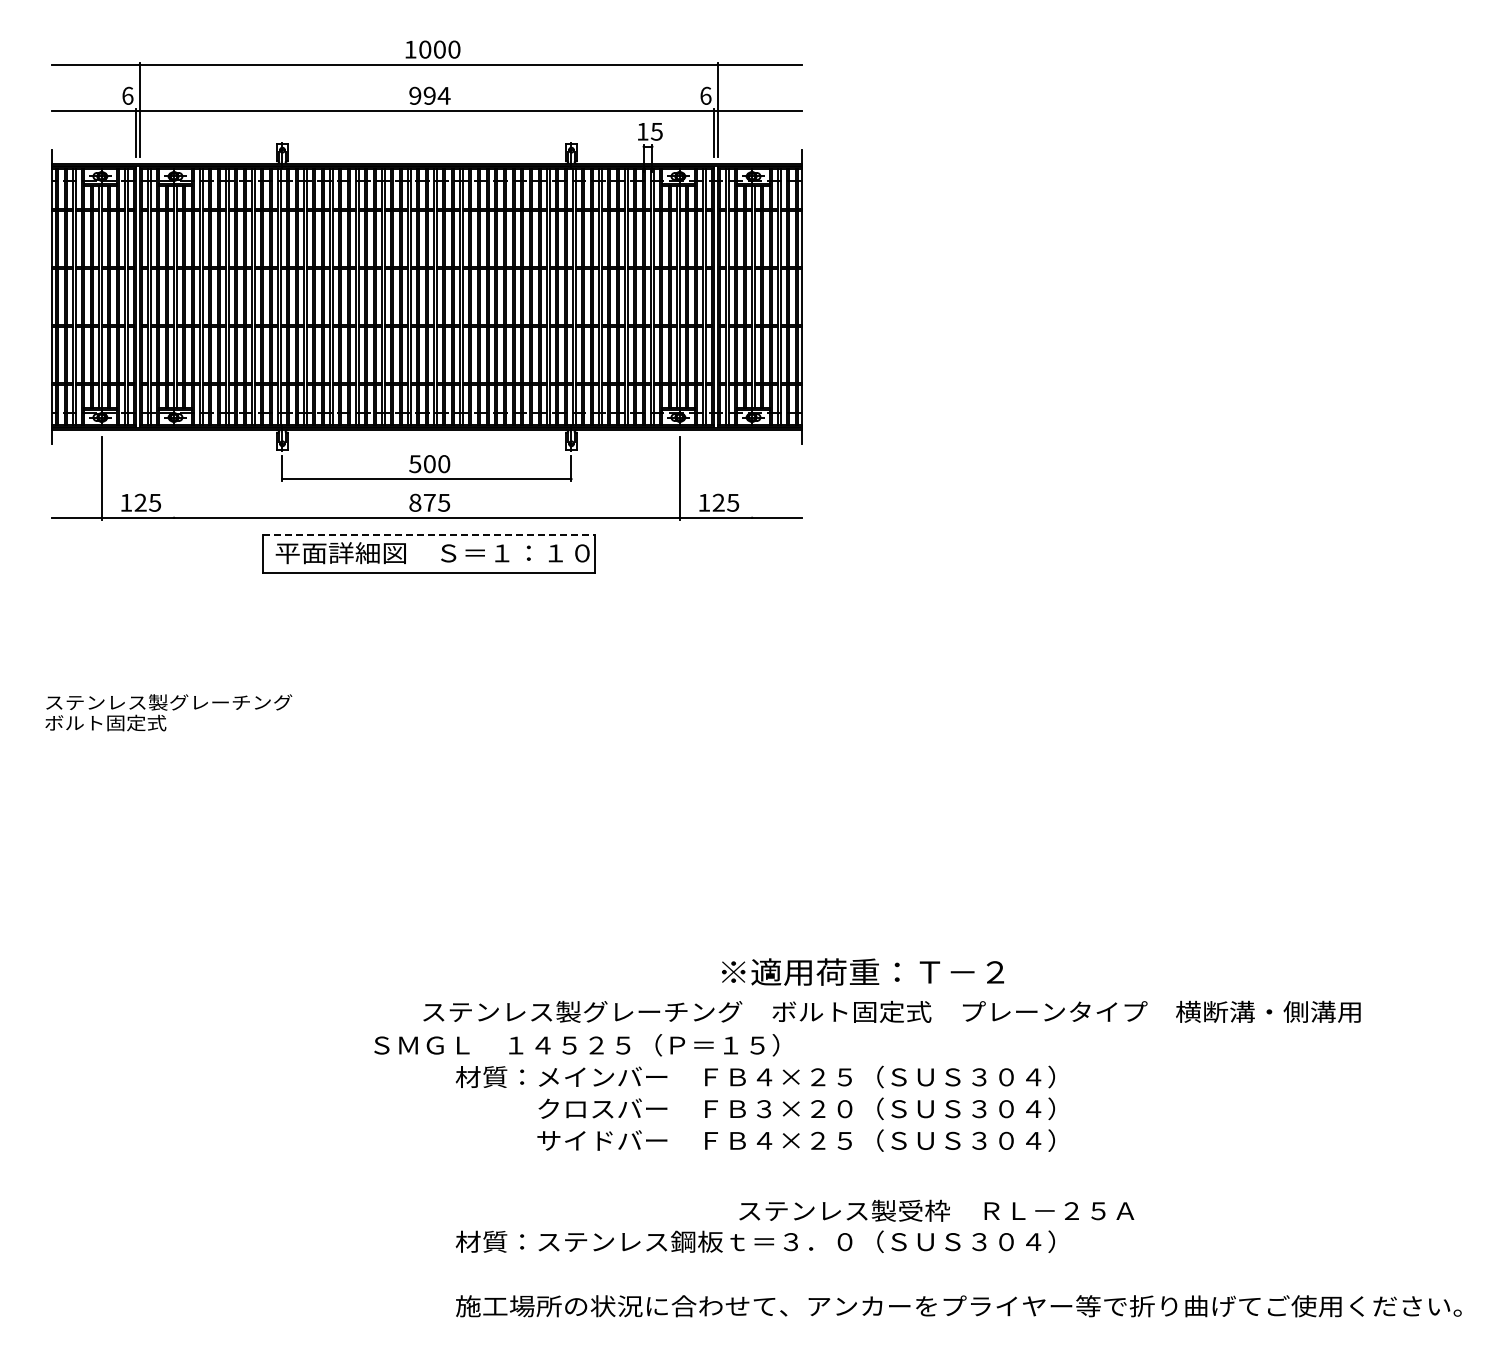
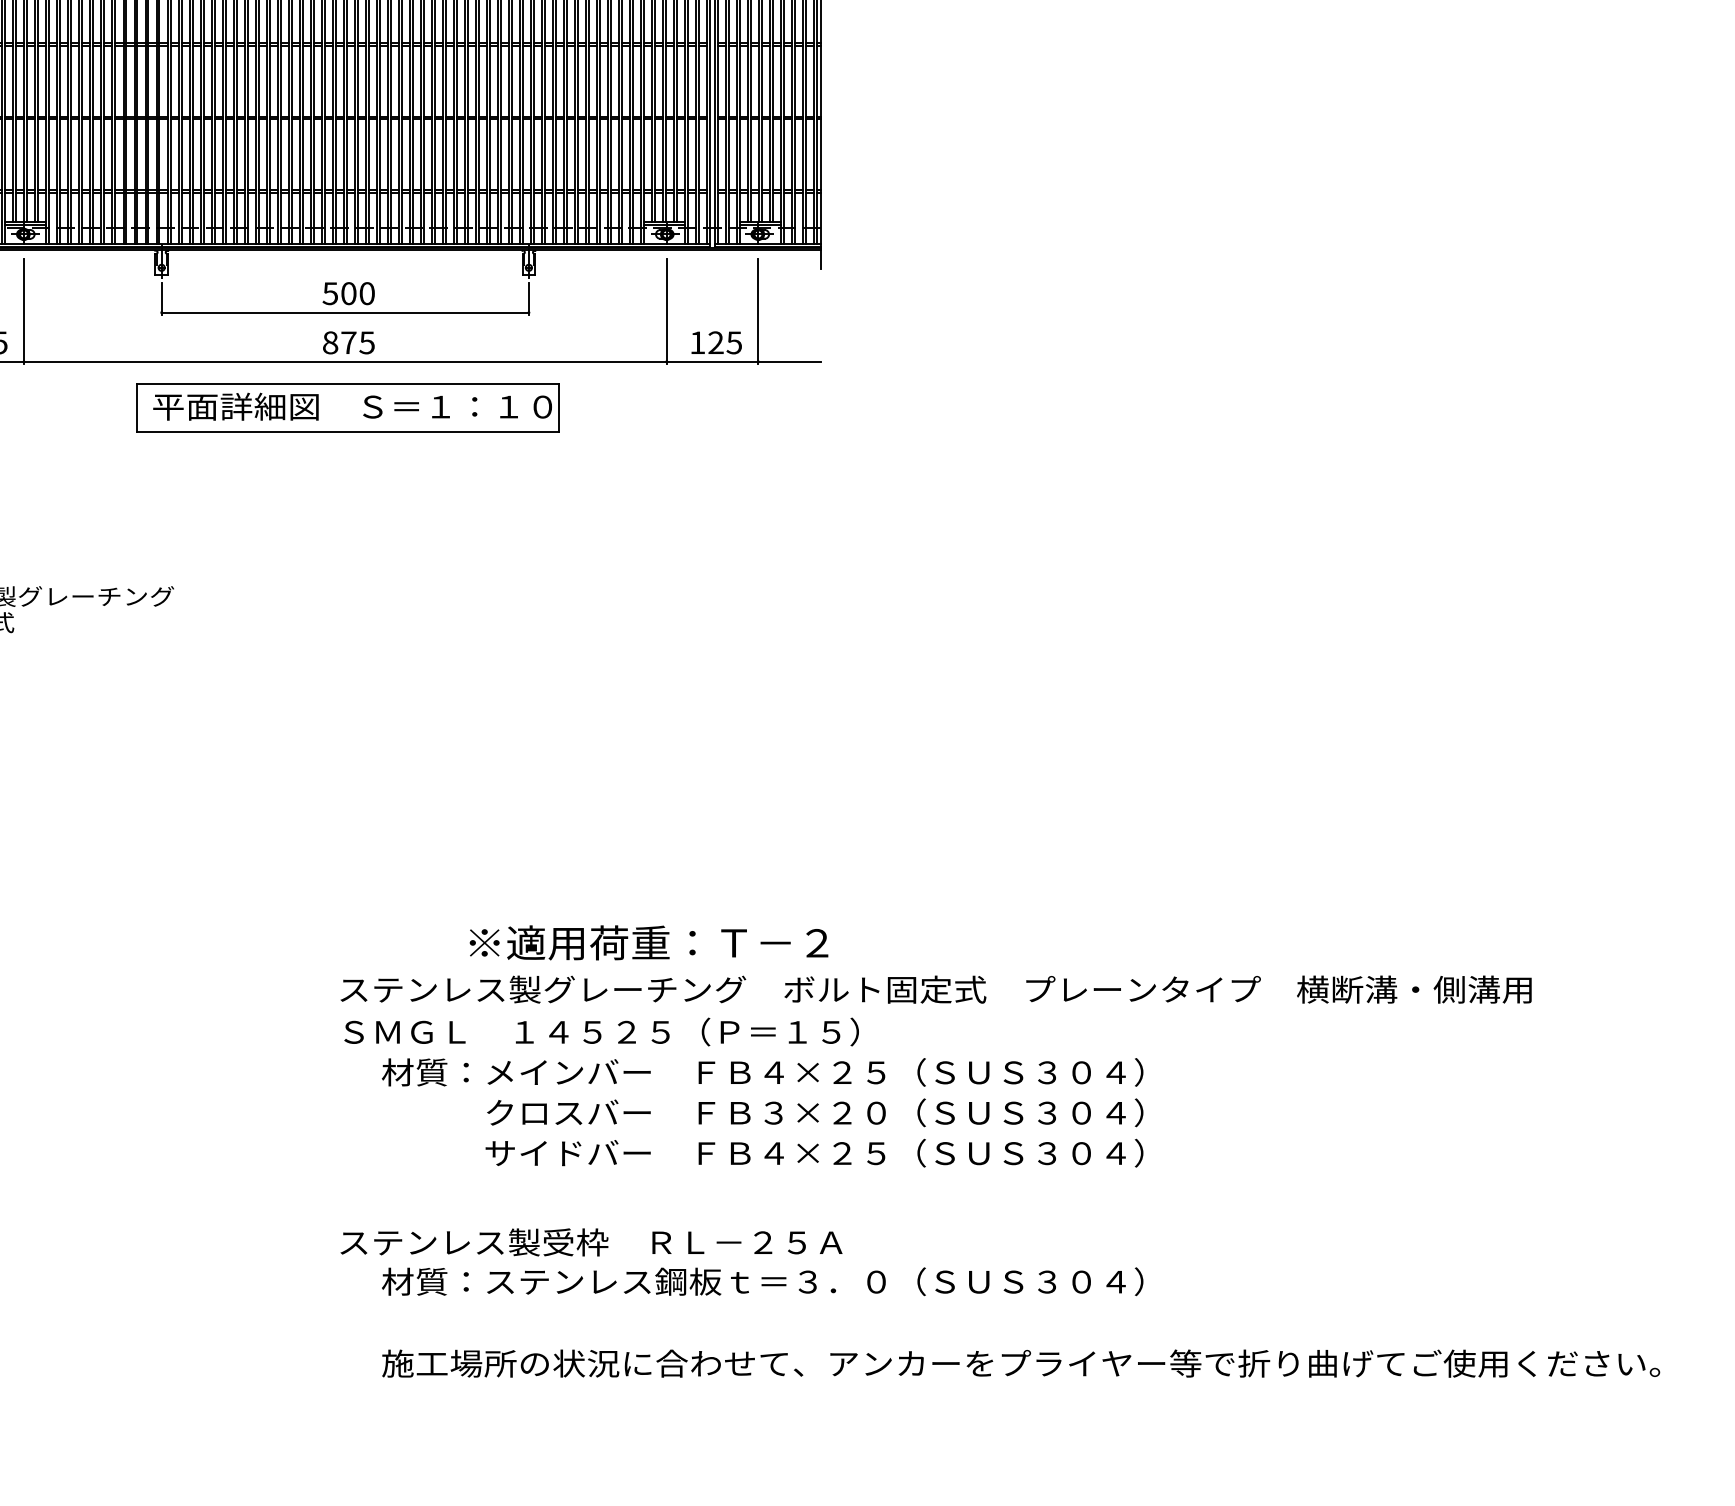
line: (174, 477) -> (24, 310), added
line: (752, 477) -> (758, 310), added
line: (429, 535) -> (348, 384), dashed -> solid
text: (862, 971) -> (648, 942), moved
text: (576, 1045) -> (601, 1032), moved
text: (936, 1210) -> (591, 1241), moved

